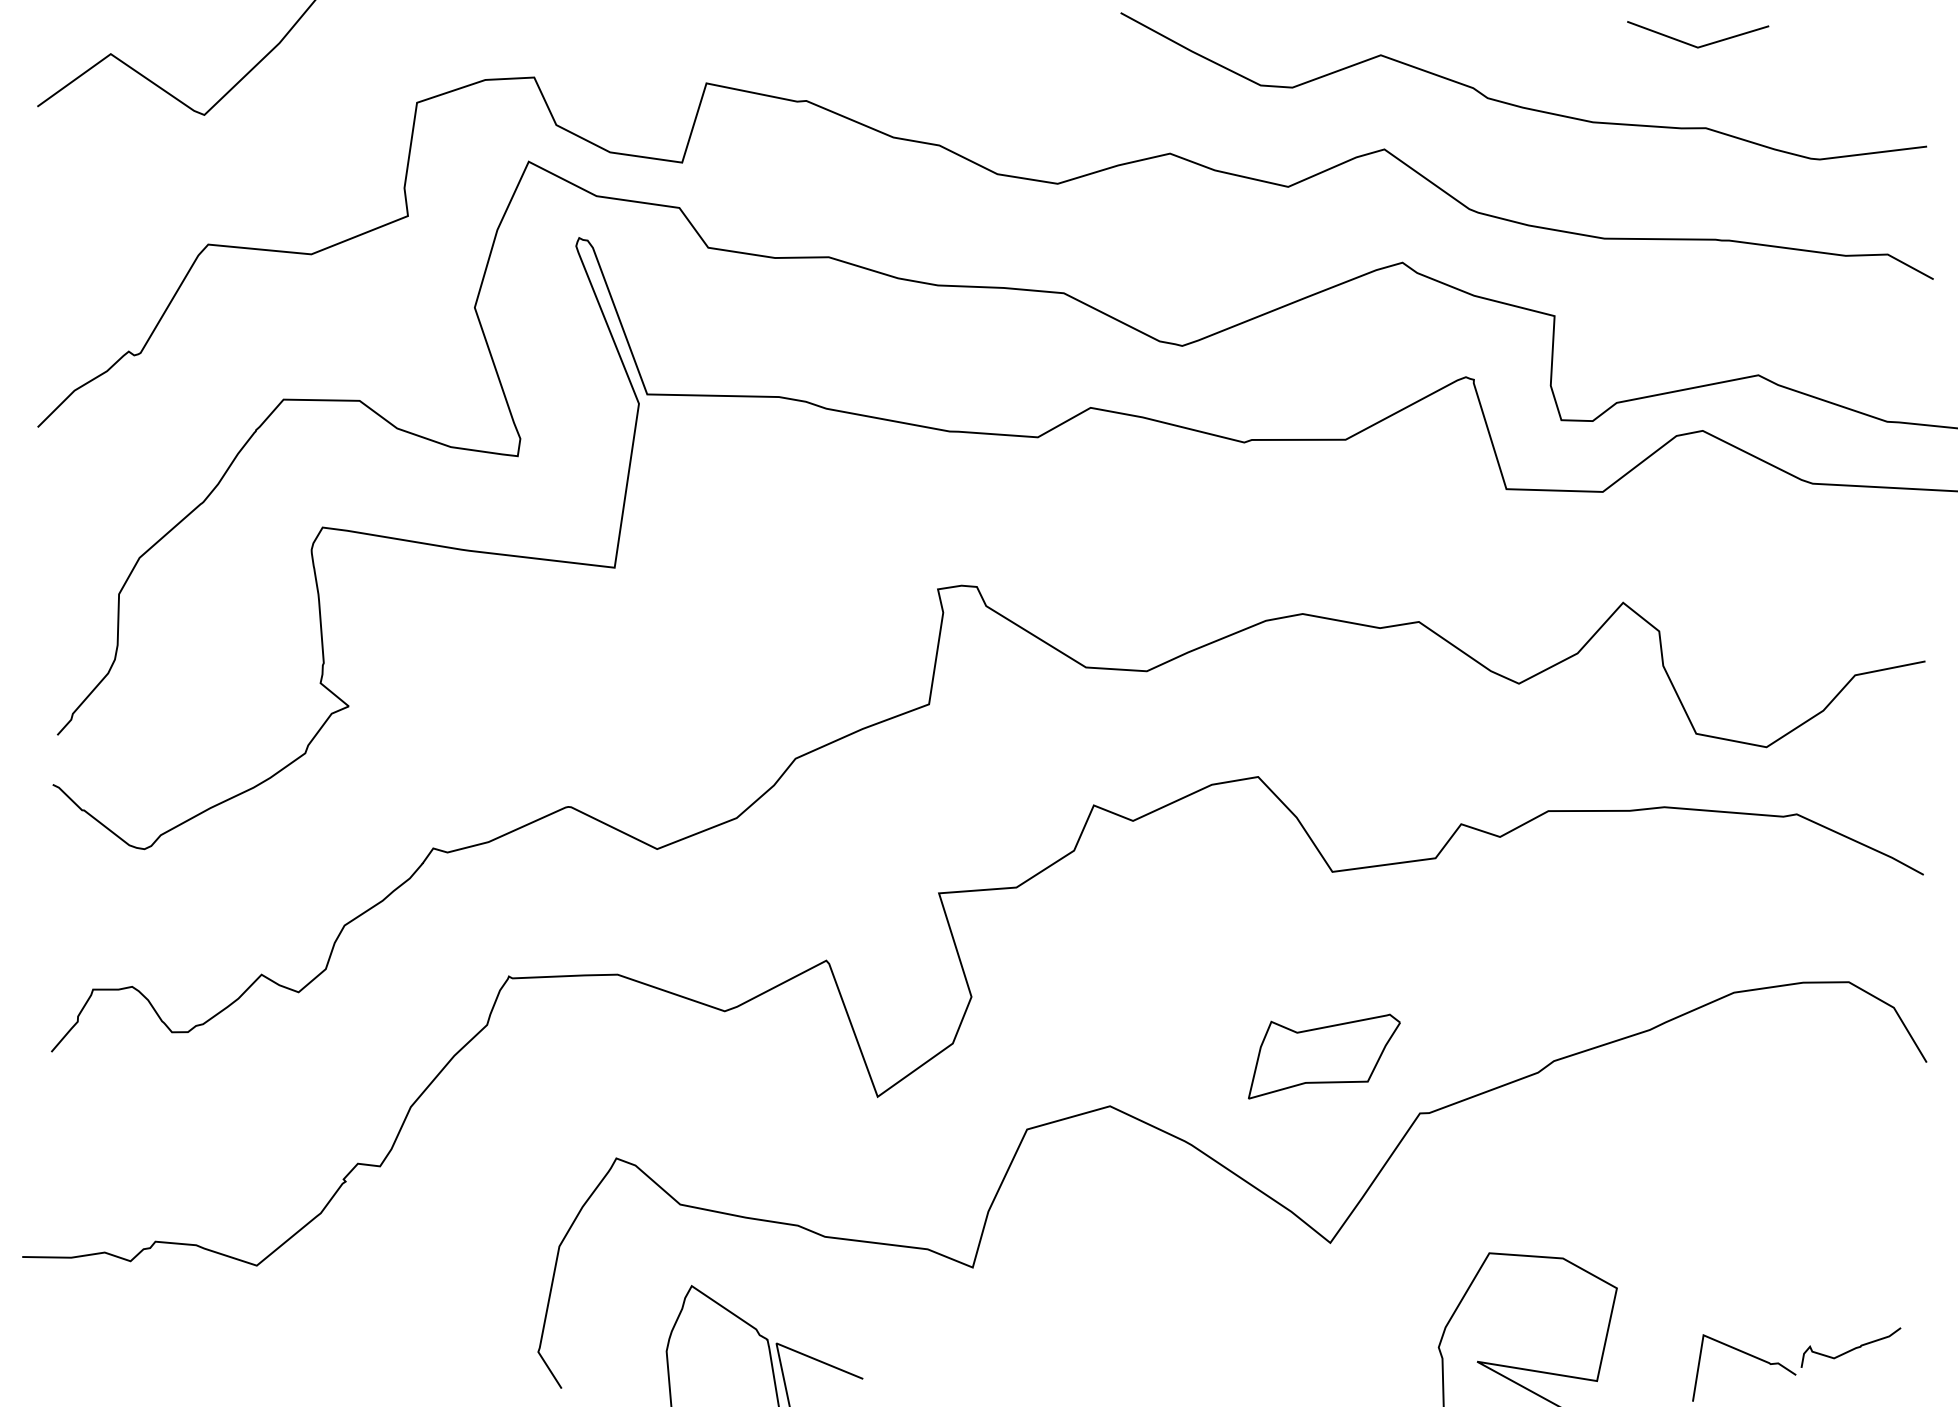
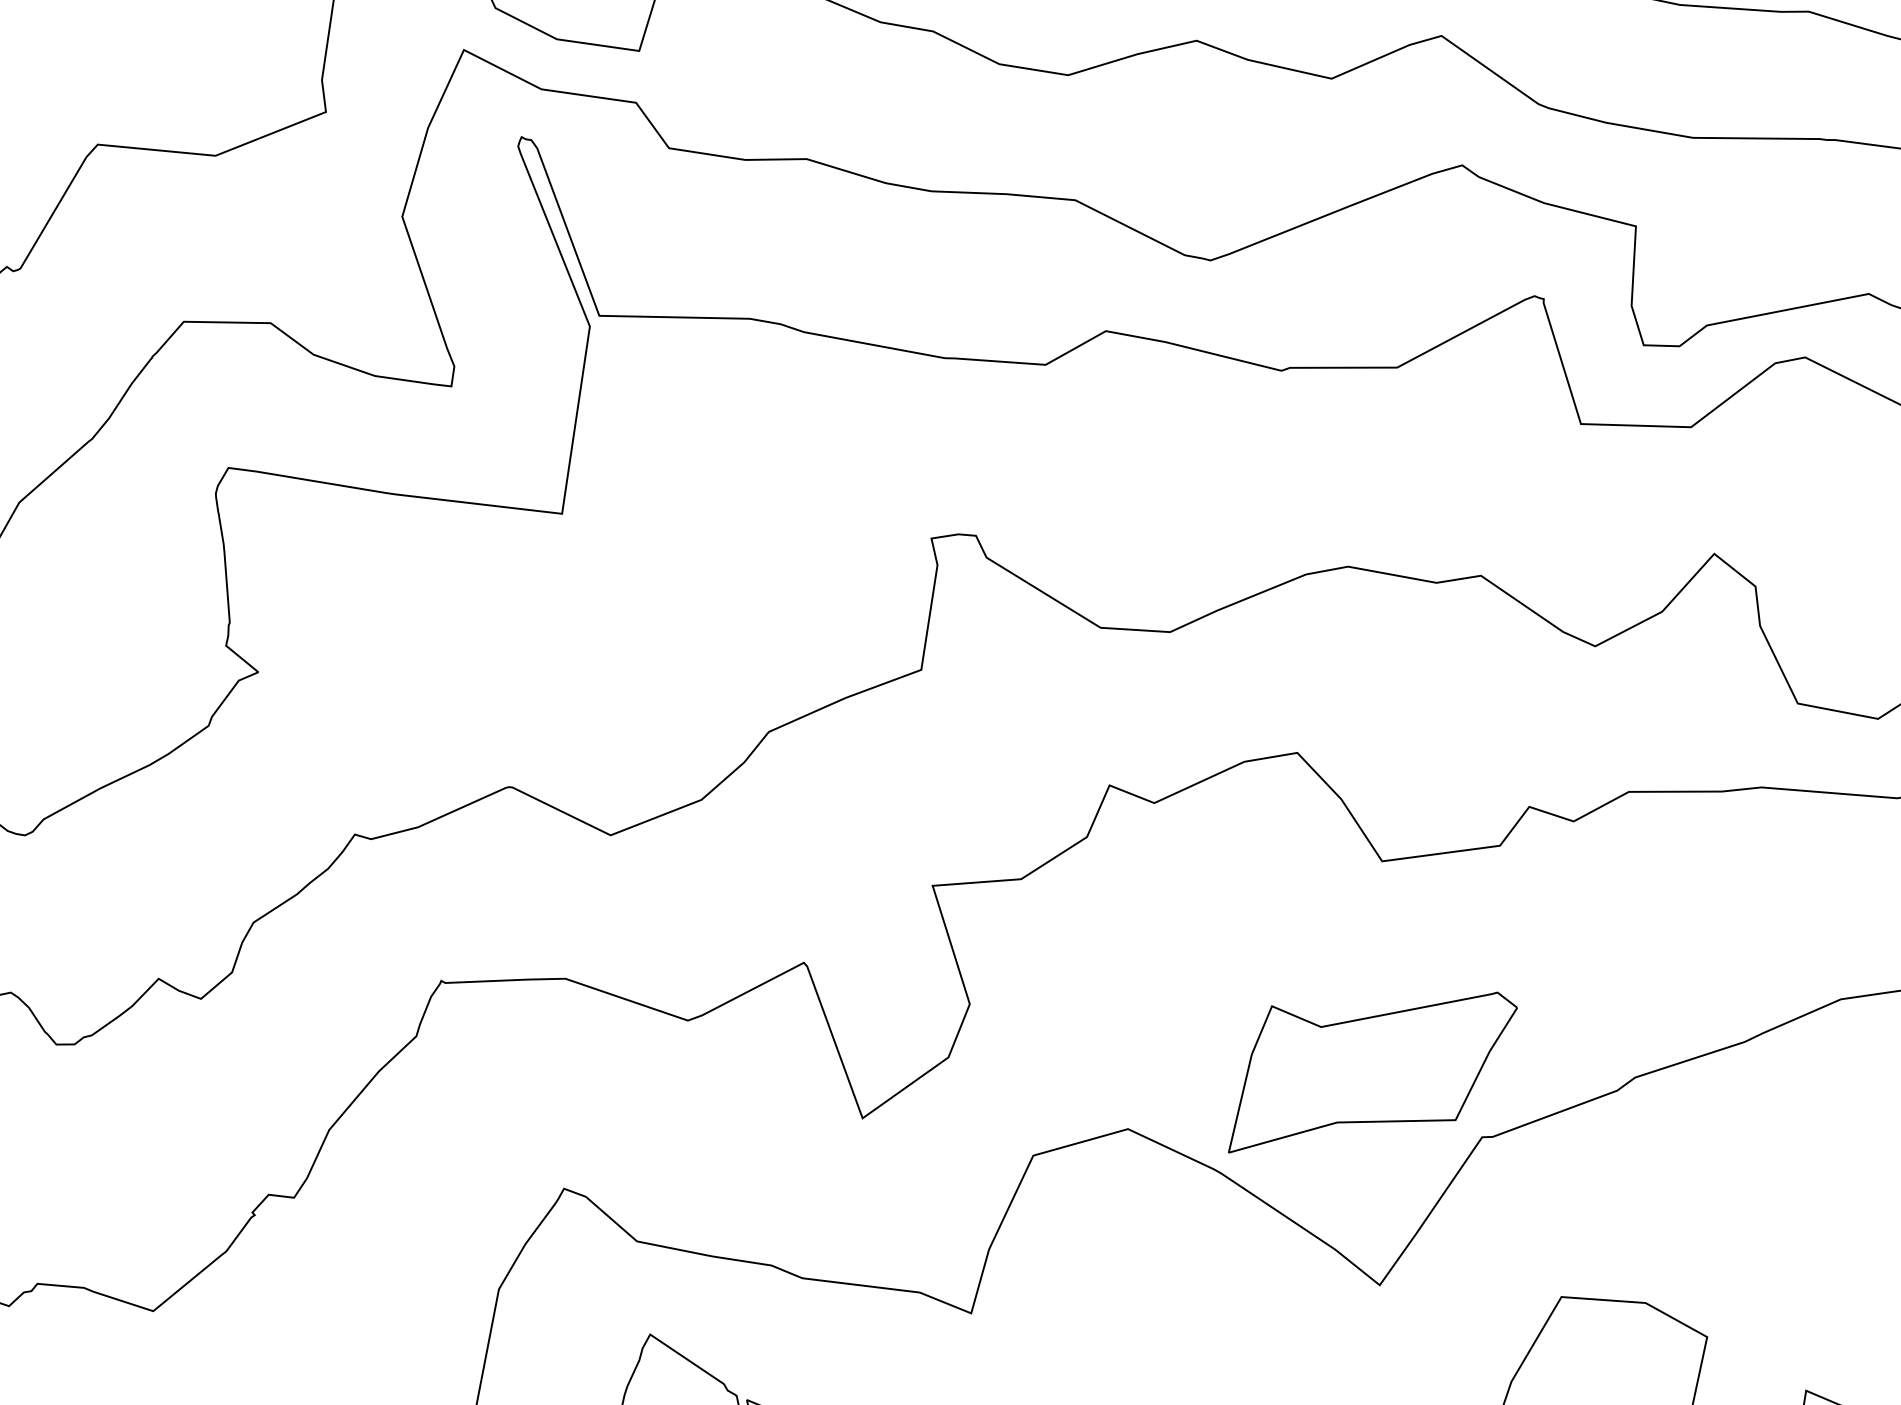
part: (1324, 1056) -> (1373, 1072), size x1.67

